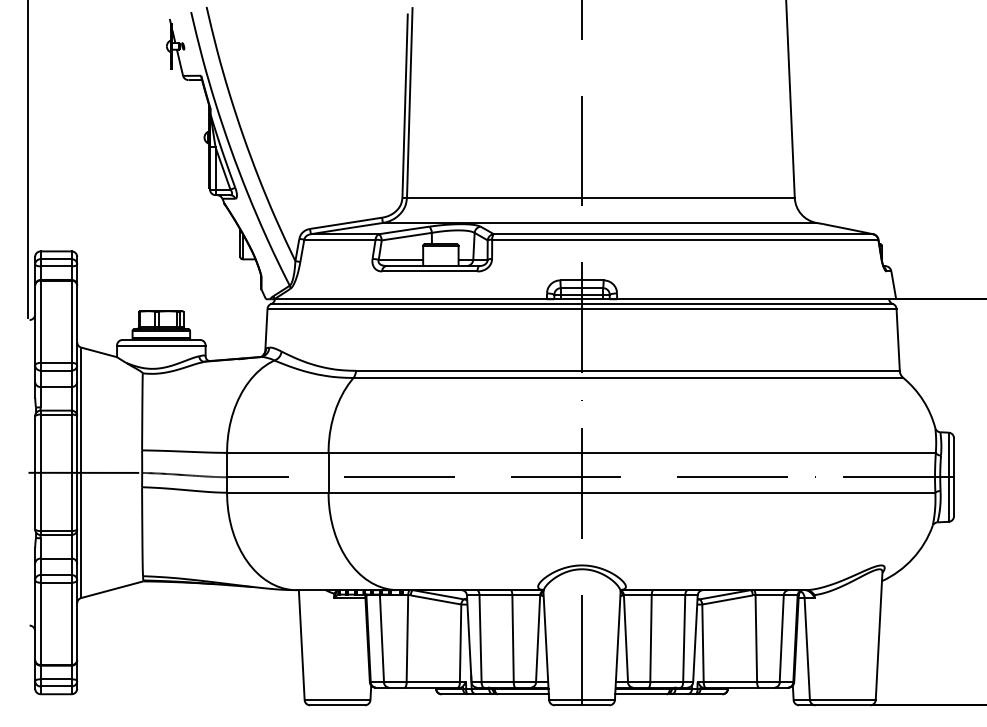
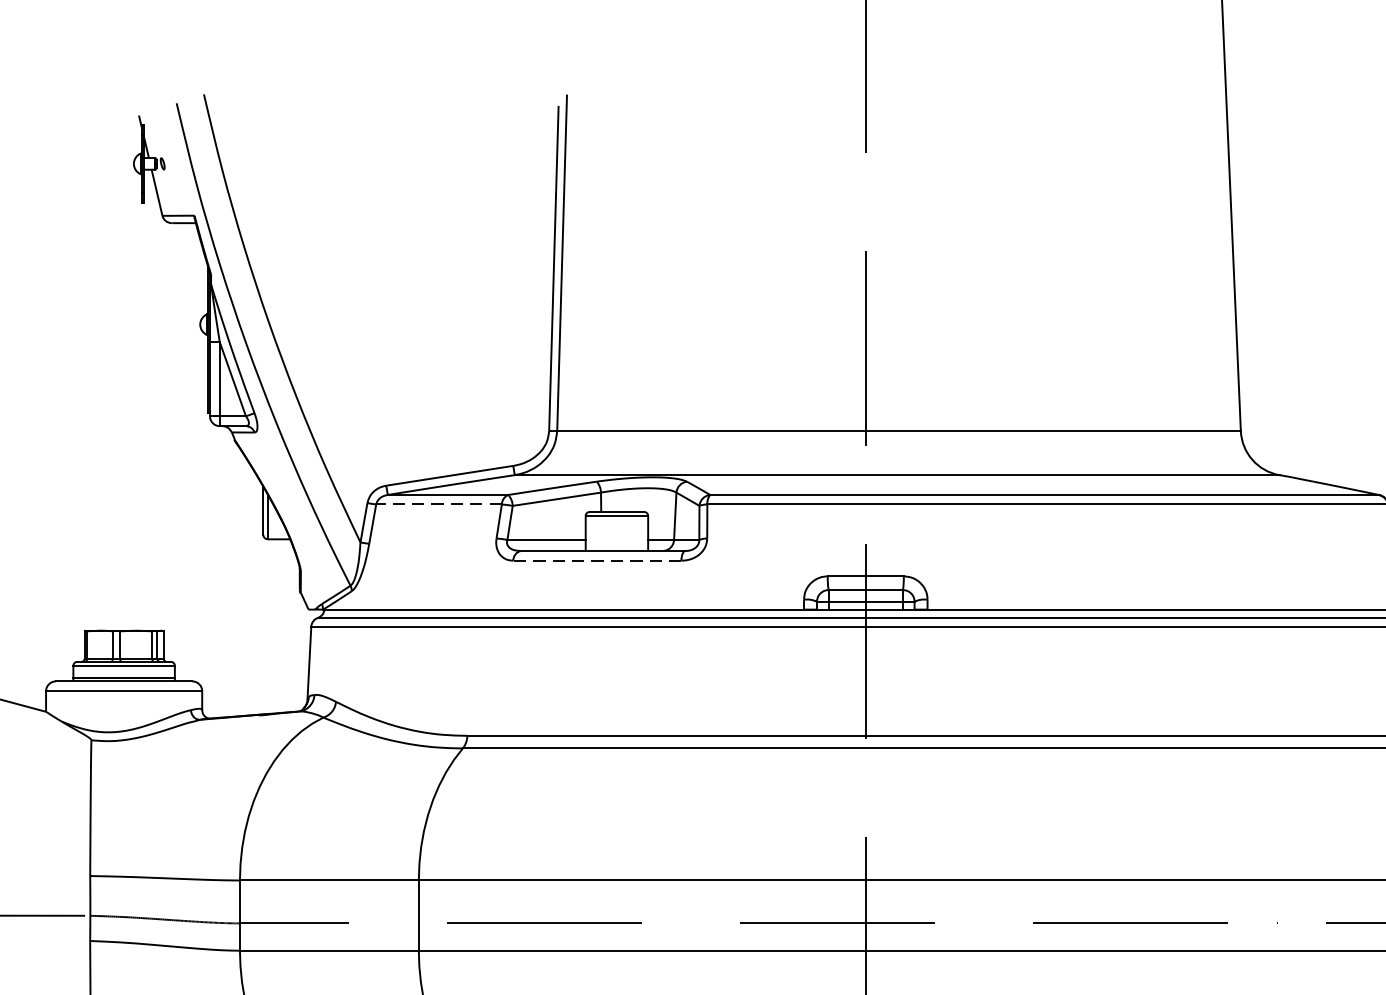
line: (339, 239) -> (438, 504), solid -> dashed
line: (429, 271) -> (596, 560), solid -> dashed

